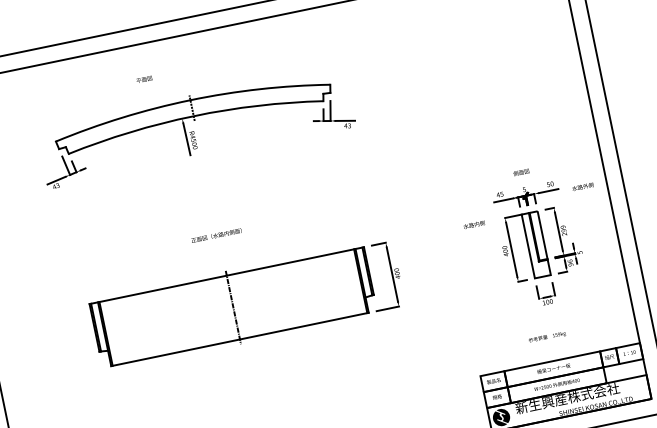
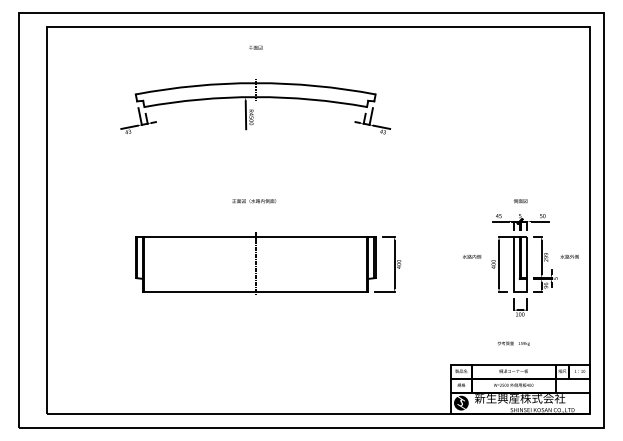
text: (144, 79) -> (255, 47), moved
text: (582, 186) -> (569, 256), moved
text: (474, 224) -> (472, 256), moved

